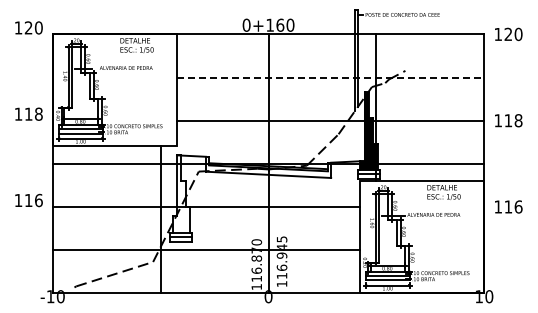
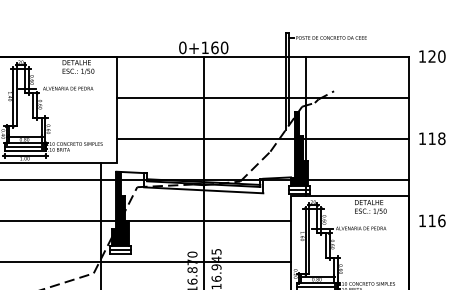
line: (331, 77) -> (263, 97), dashed -> solid
hatch: (180, 193) -> (119, 208), added

